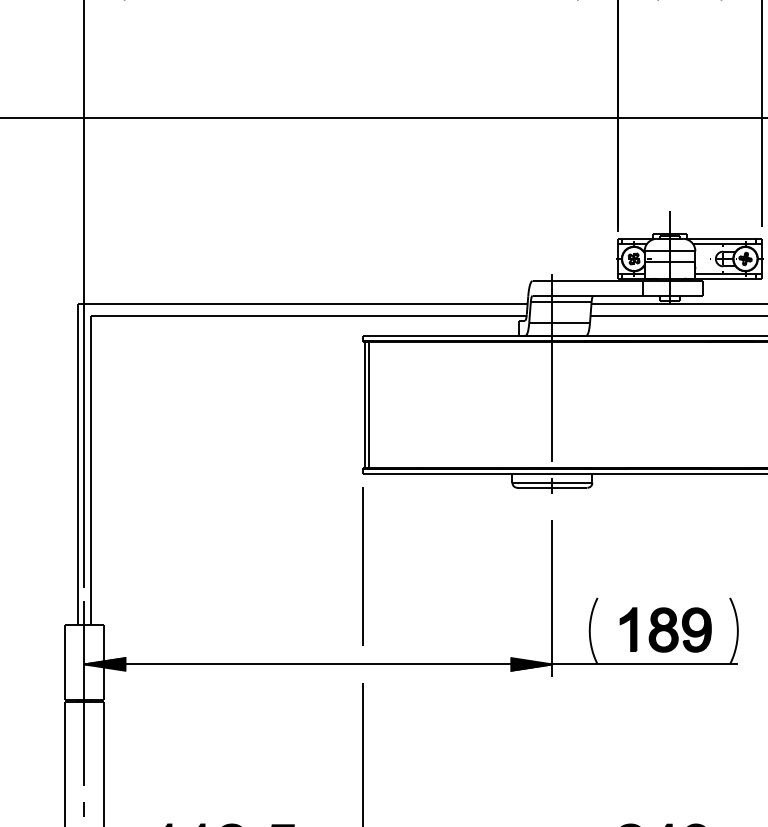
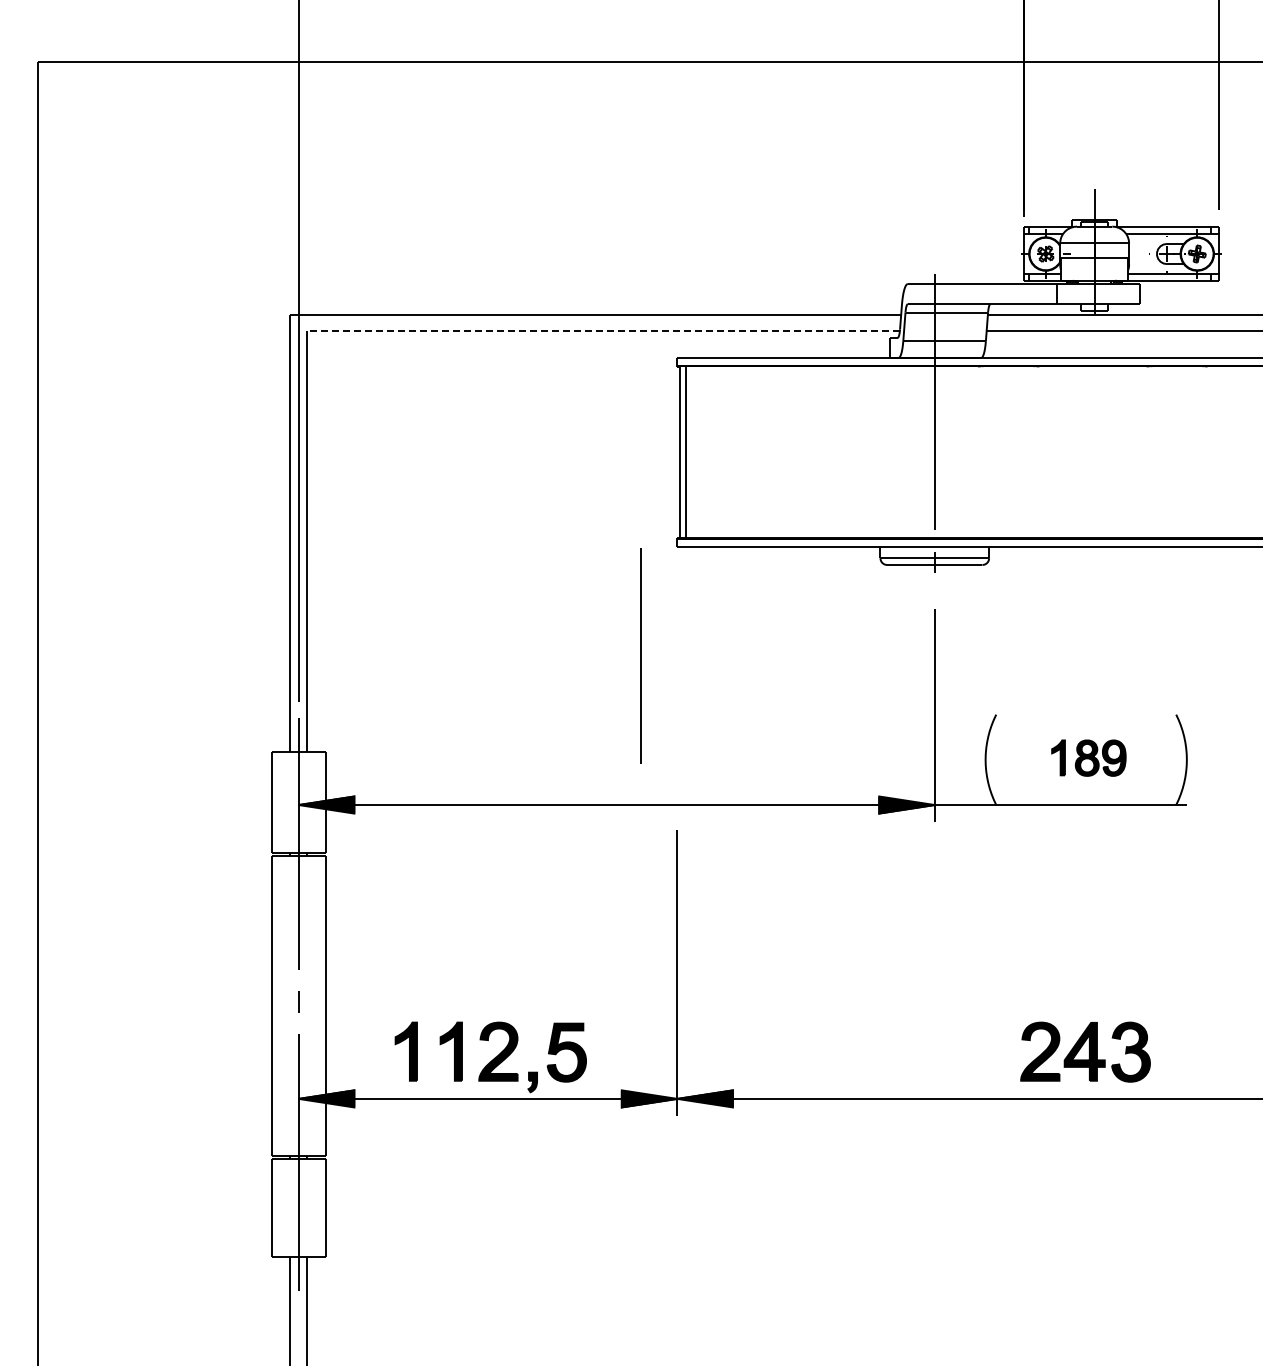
line: (308, 315) -> (603, 331), solid -> dashed
line: (362, 566) -> (640, 655), moved
part: (665, 629) -> (1088, 757), size x0.6

